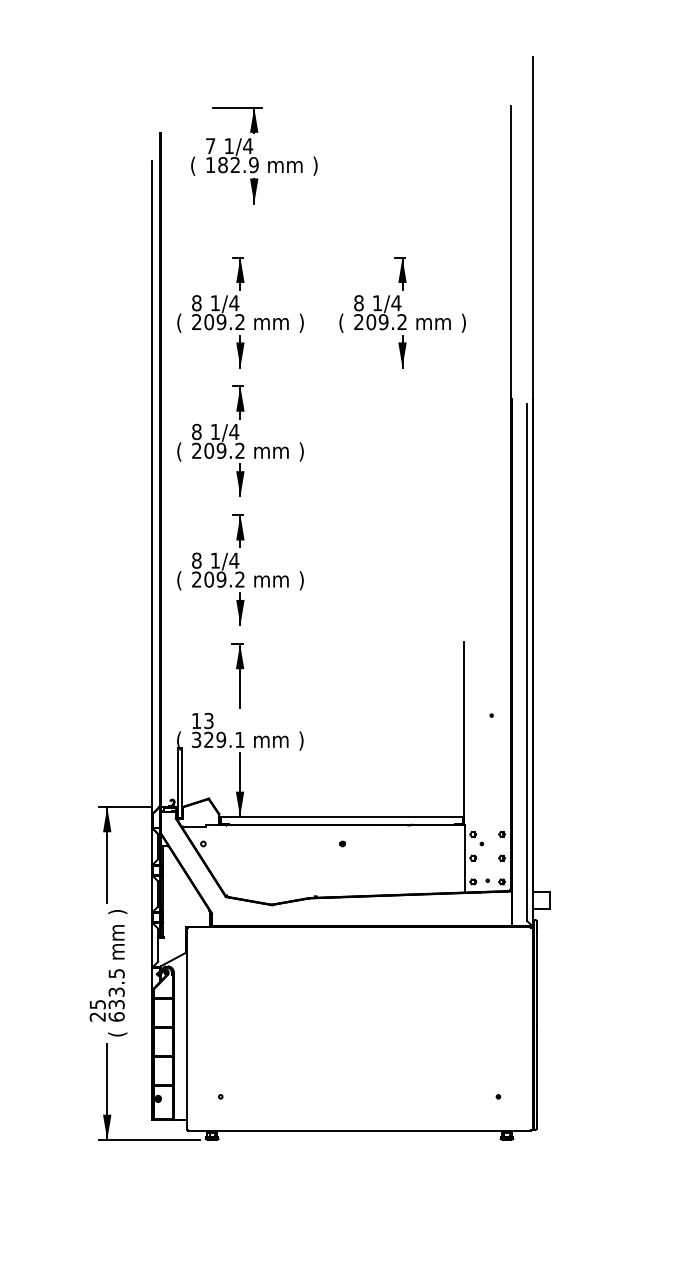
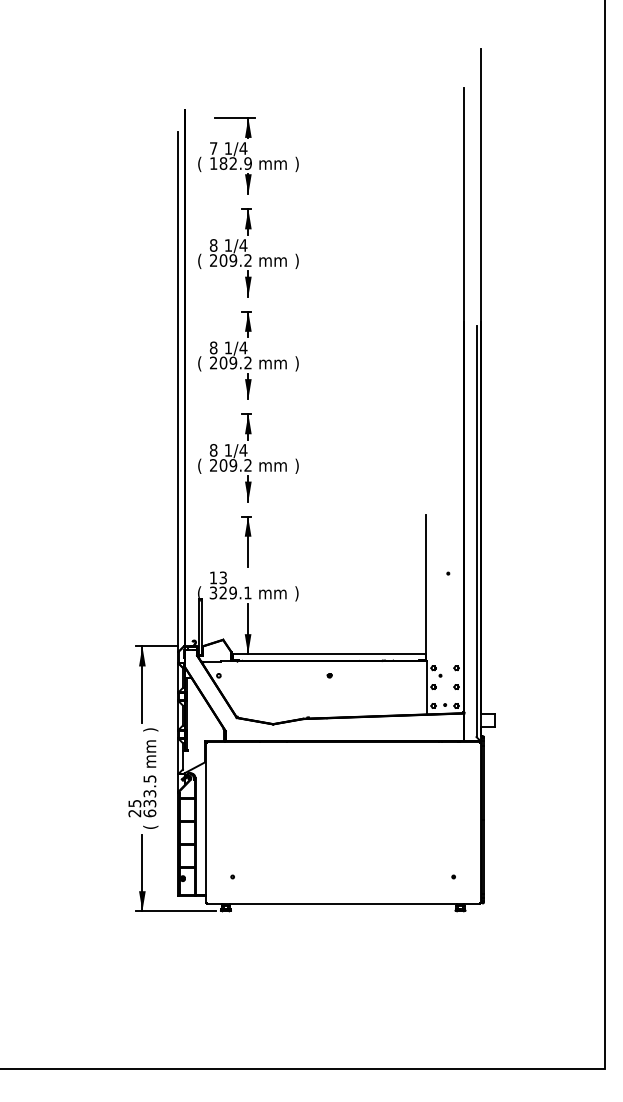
part: (254, 154) -> (248, 155), moved
part: (402, 312) -> (377, 252), removed

